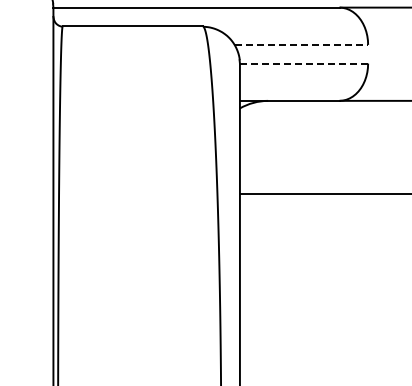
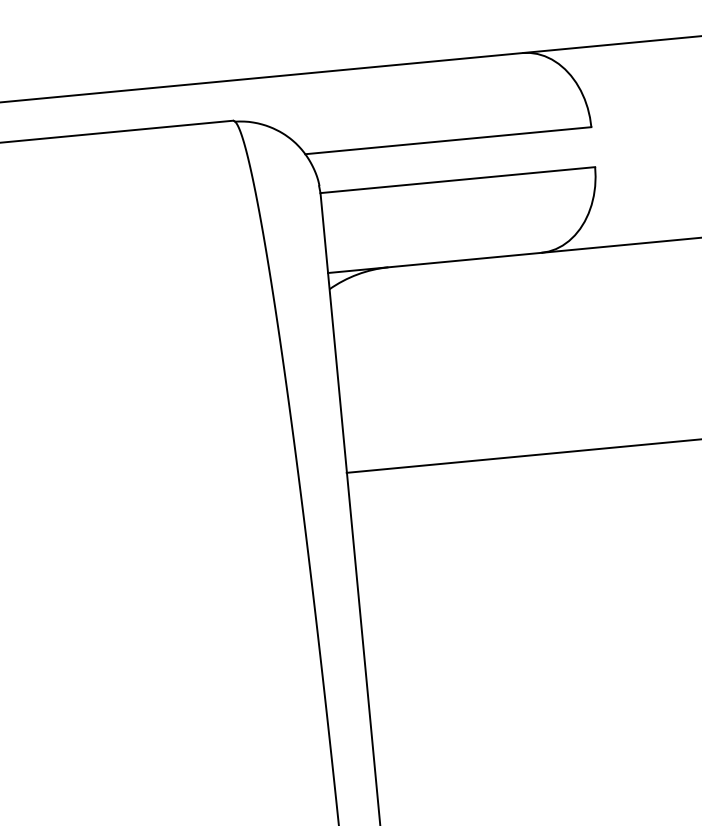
line: (301, 44) -> (448, 139), dashed -> solid
line: (304, 63) -> (458, 179), dashed -> solid

